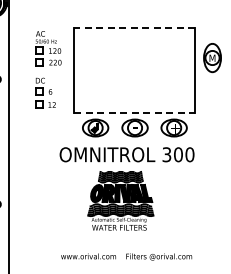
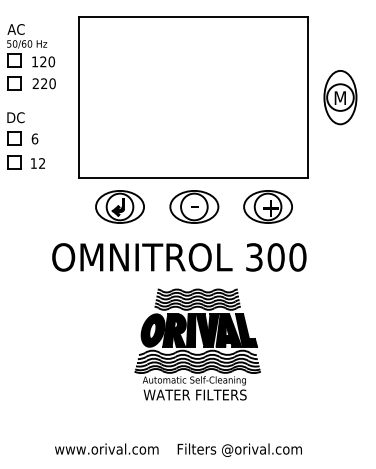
line: (134, 27) -> (193, 17), dashed -> solid
part: (212, 58) -> (340, 98), moved
line: (134, 112) -> (193, 177), dashed -> solid
part: (120, 200) -> (197, 343), moved

